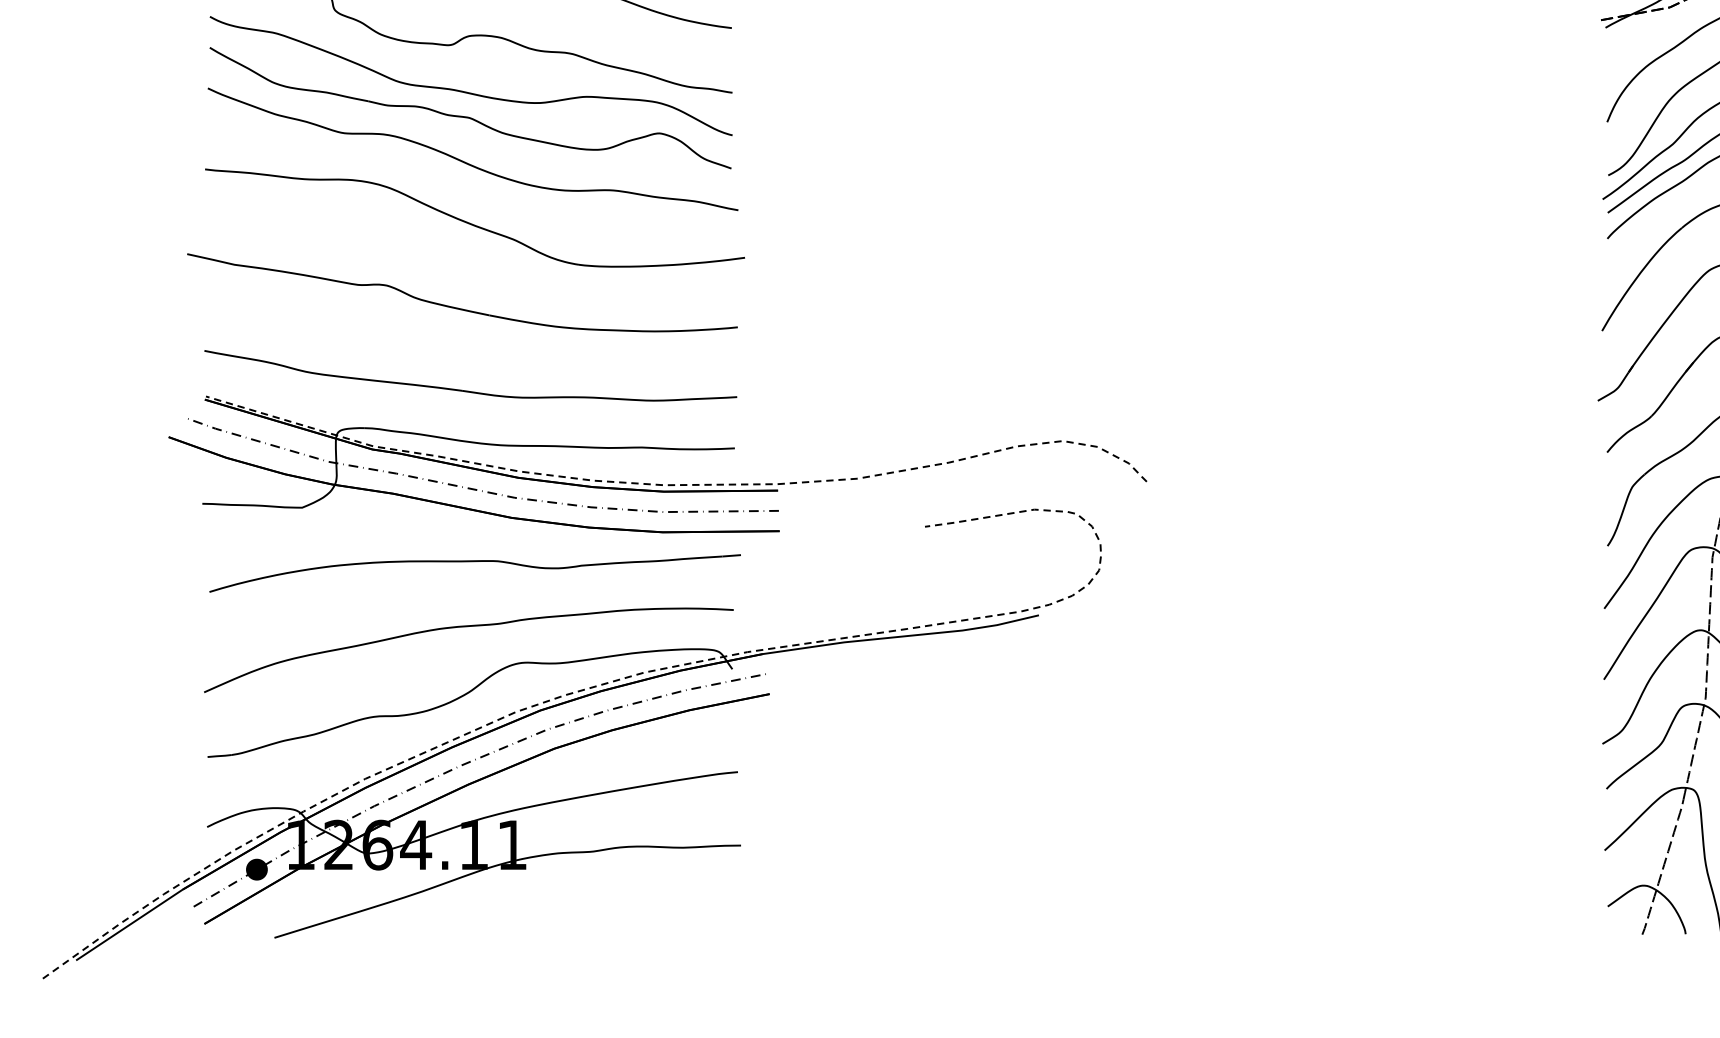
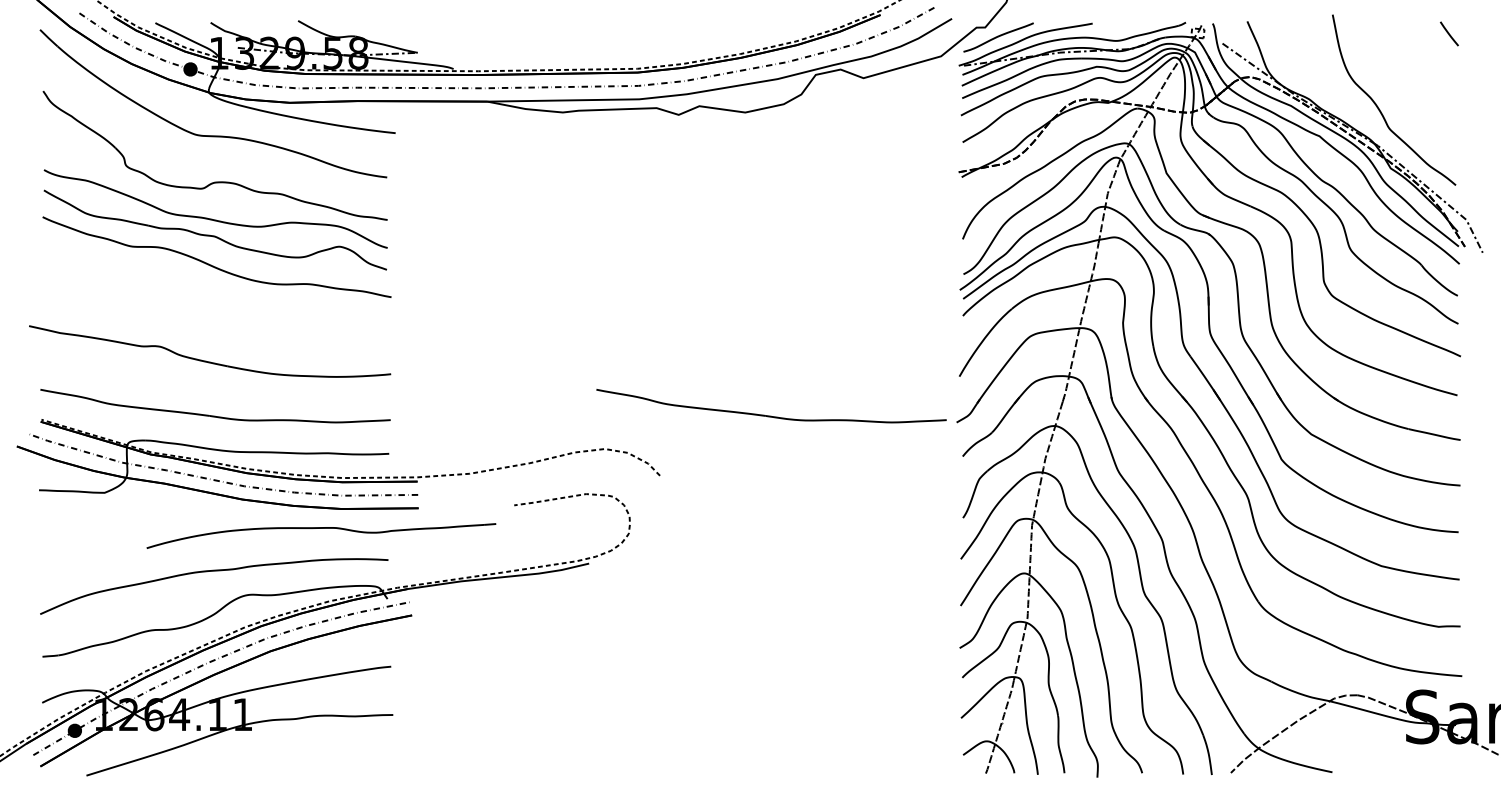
part: (473, 218) -> (217, 302), removed
part: (1316, 390) -> (771, 415), added
part: (475, 561) -> (321, 528), moved

